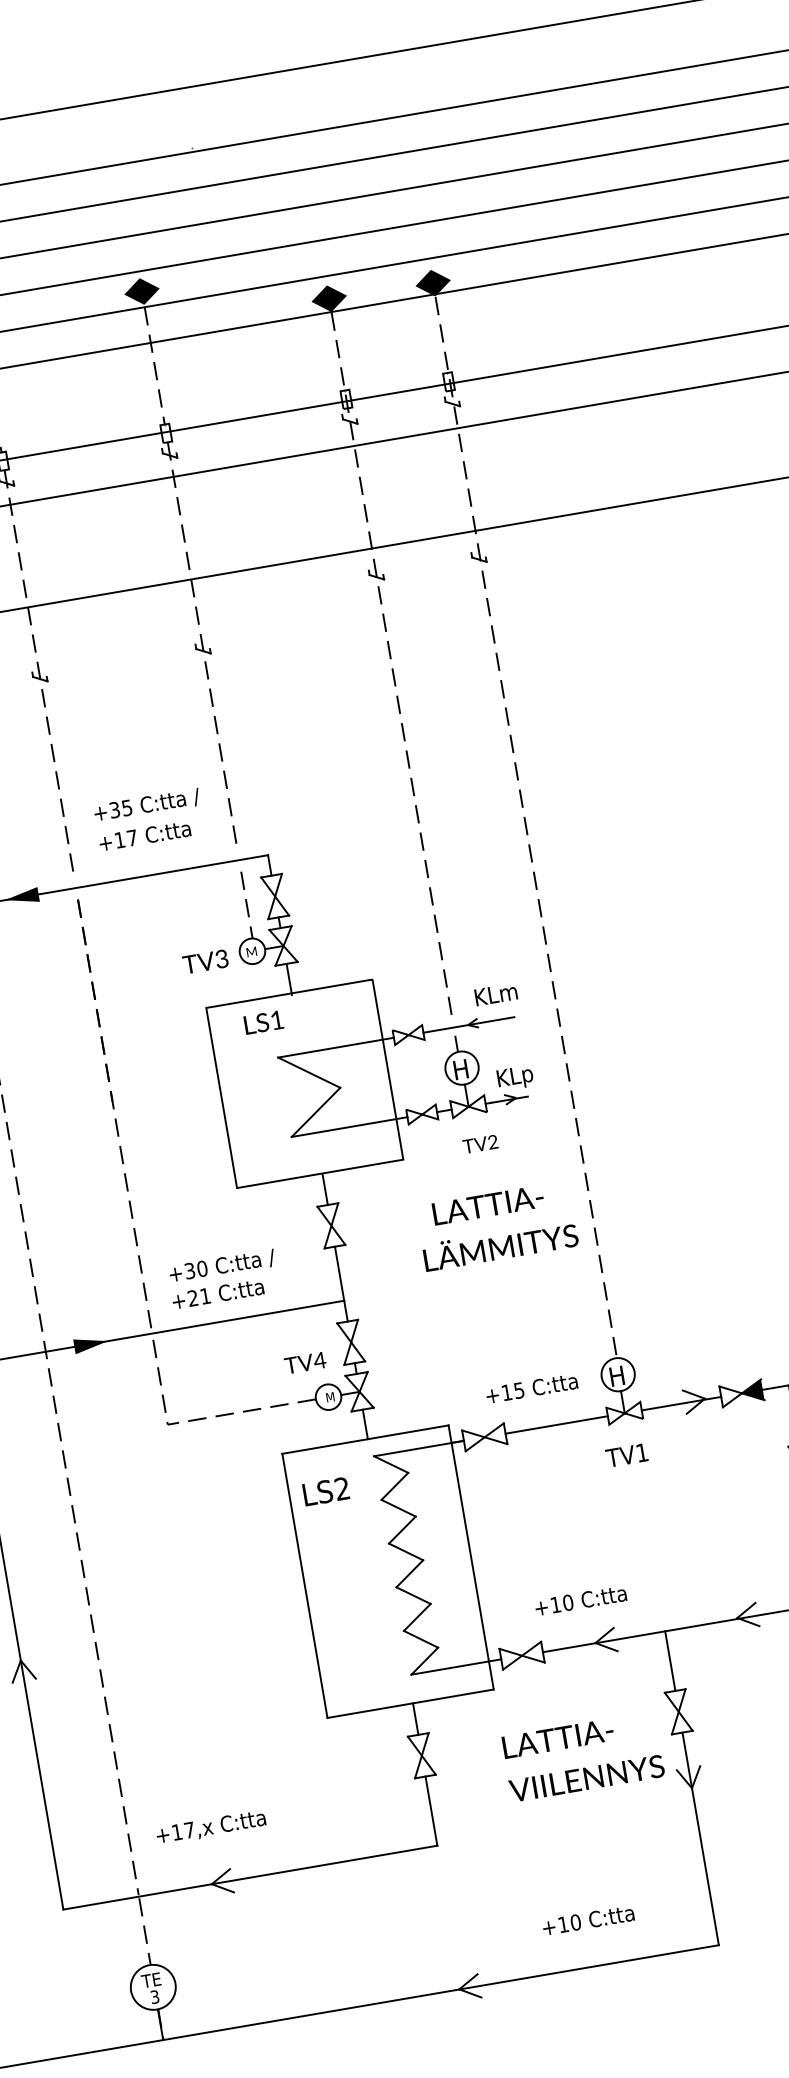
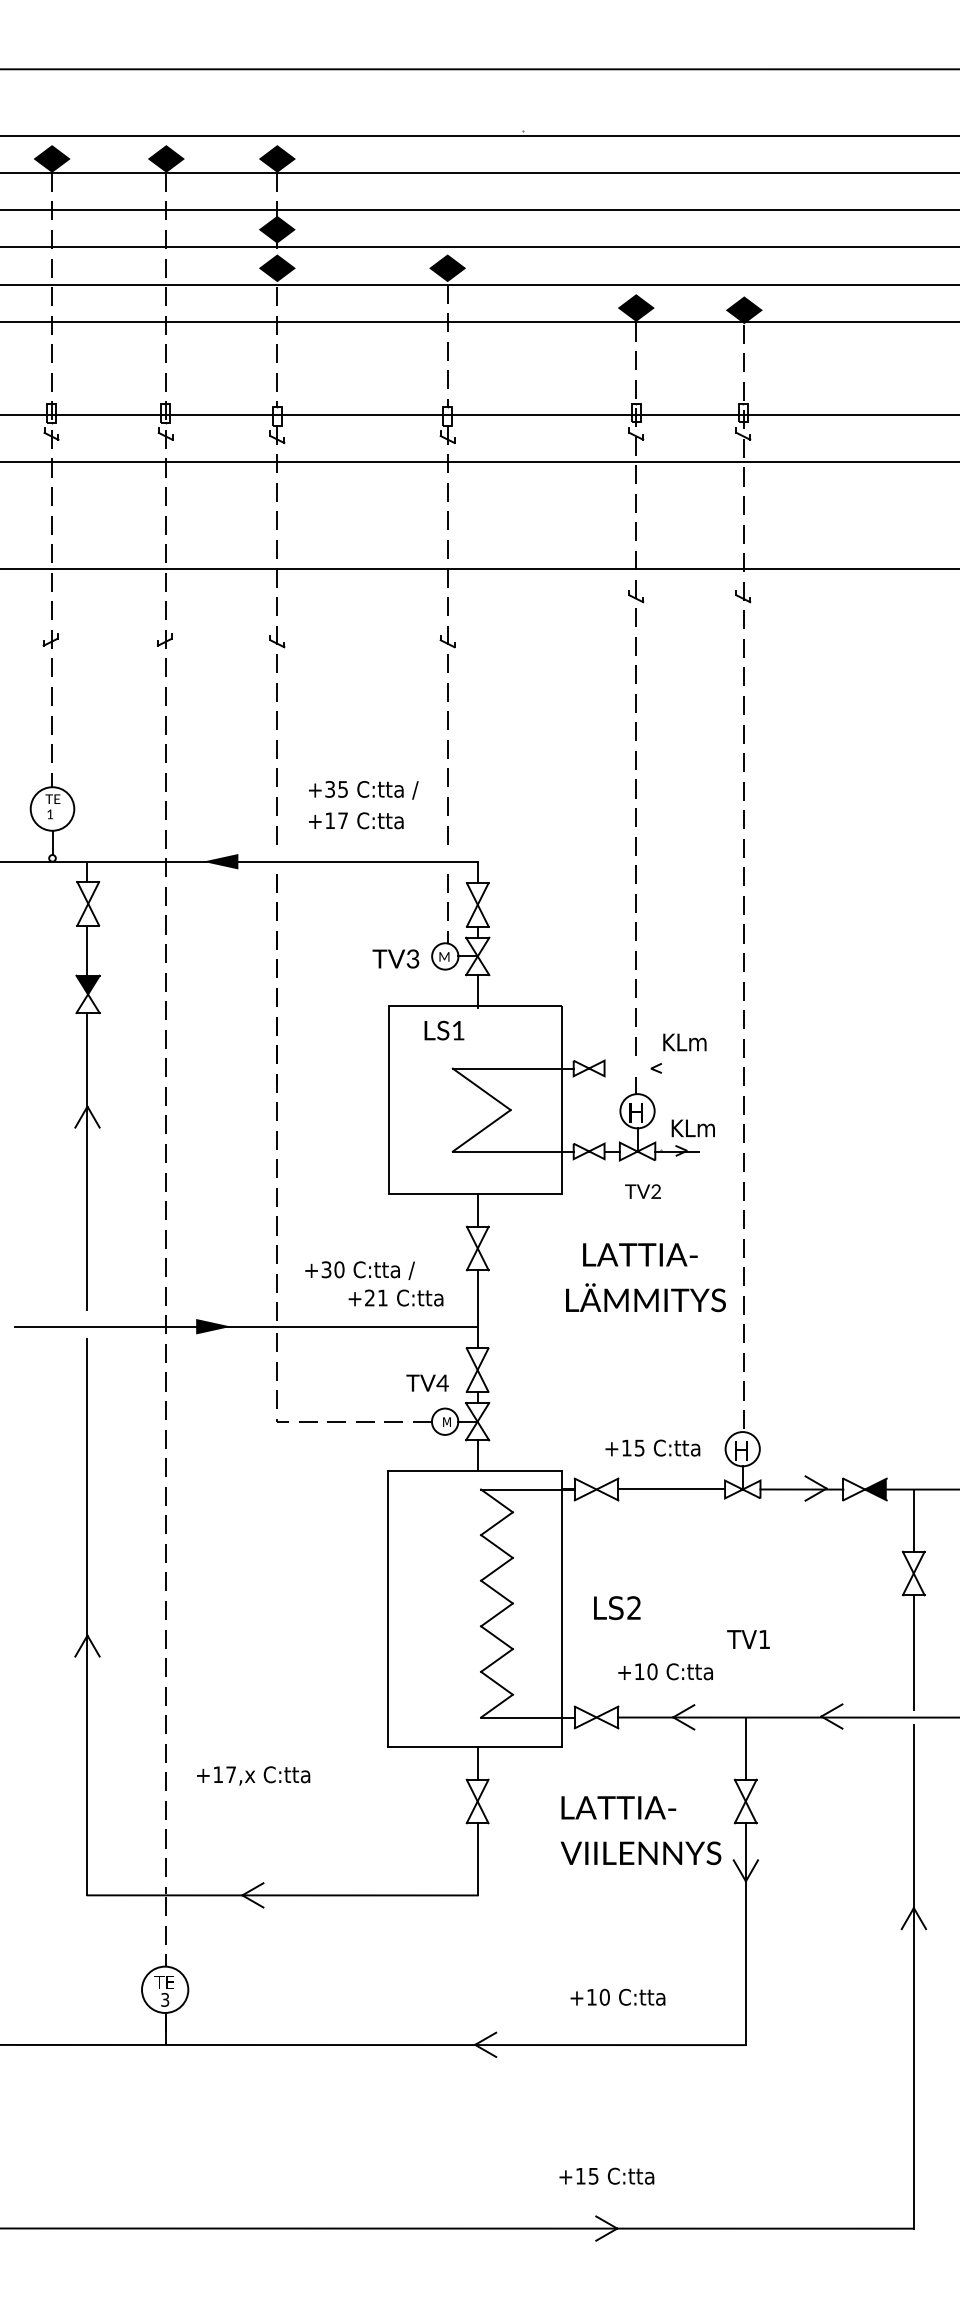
line: (468, 1024) -> (651, 1068), removed
text: (530, 1077) -> (705, 1132), KLp -> KLm
text: (217, 1293) -> (395, 1297), moved
text: (626, 1455) -> (748, 1639), moved
text: (326, 1491) -> (617, 1608), moved
text: (211, 1827) -> (253, 1775), moved

